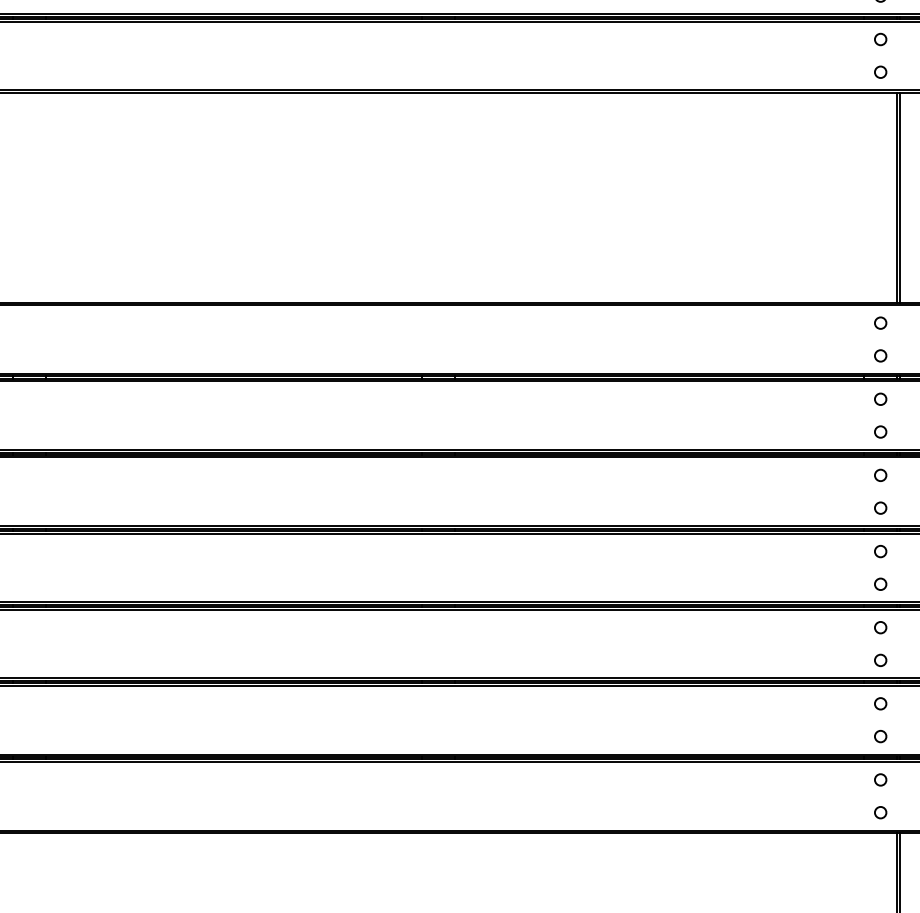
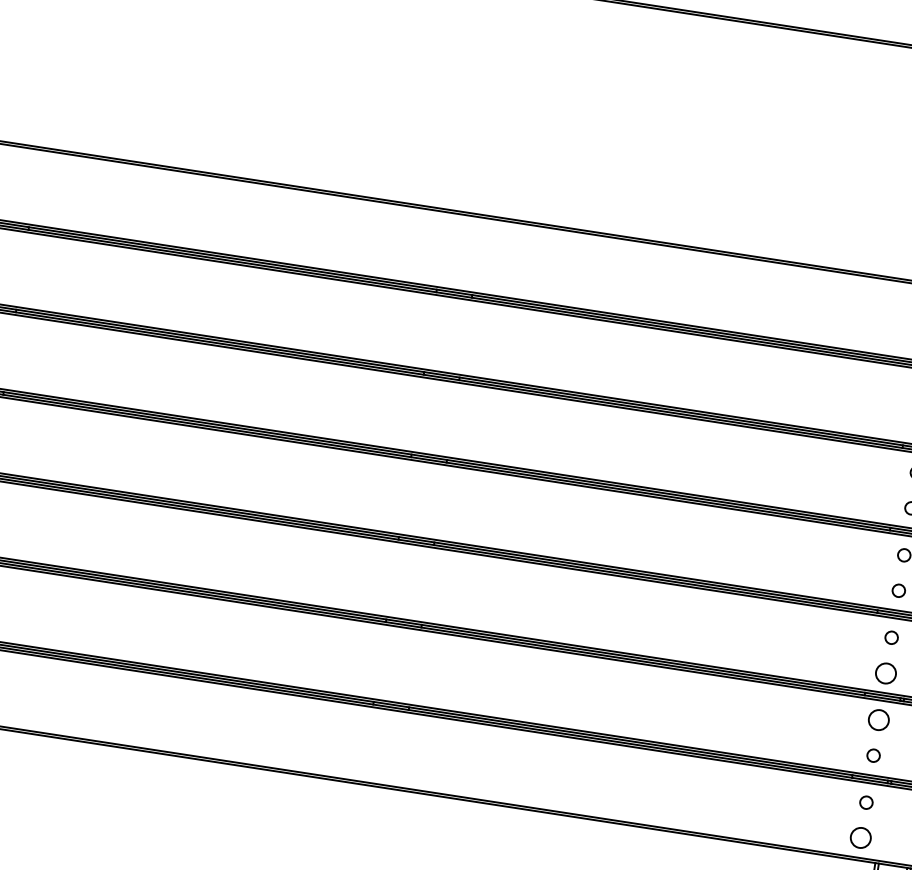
circle: (880, 659) -> (886, 672), size x1.6
circle: (880, 703) -> (878, 719), size x1.6
circle: (880, 812) -> (860, 837), size x1.6

